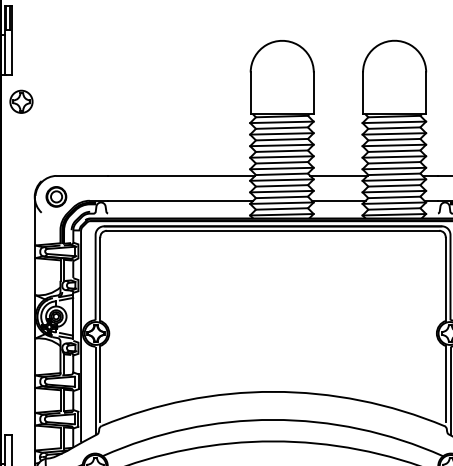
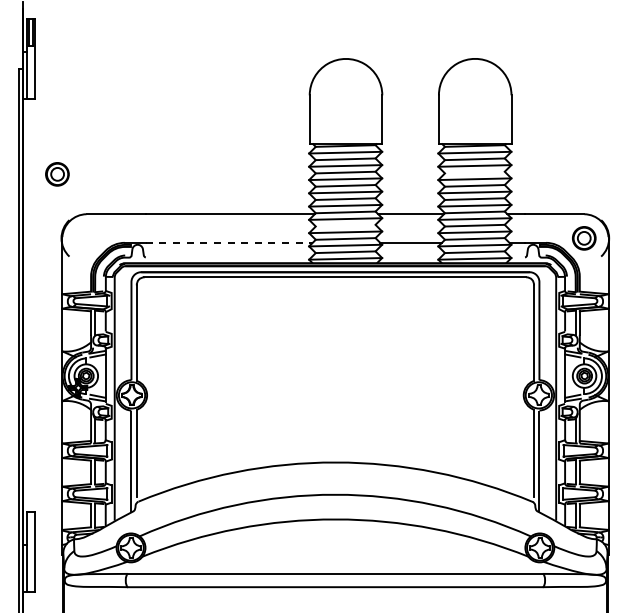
part: (20, 101) -> (45, 128), removed
line: (394, 139) -> (474, 172), removed
line: (281, 185) -> (345, 225), removed
part: (56, 197) -> (57, 174), moved
line: (180, 201) -> (229, 243), solid -> dashed

